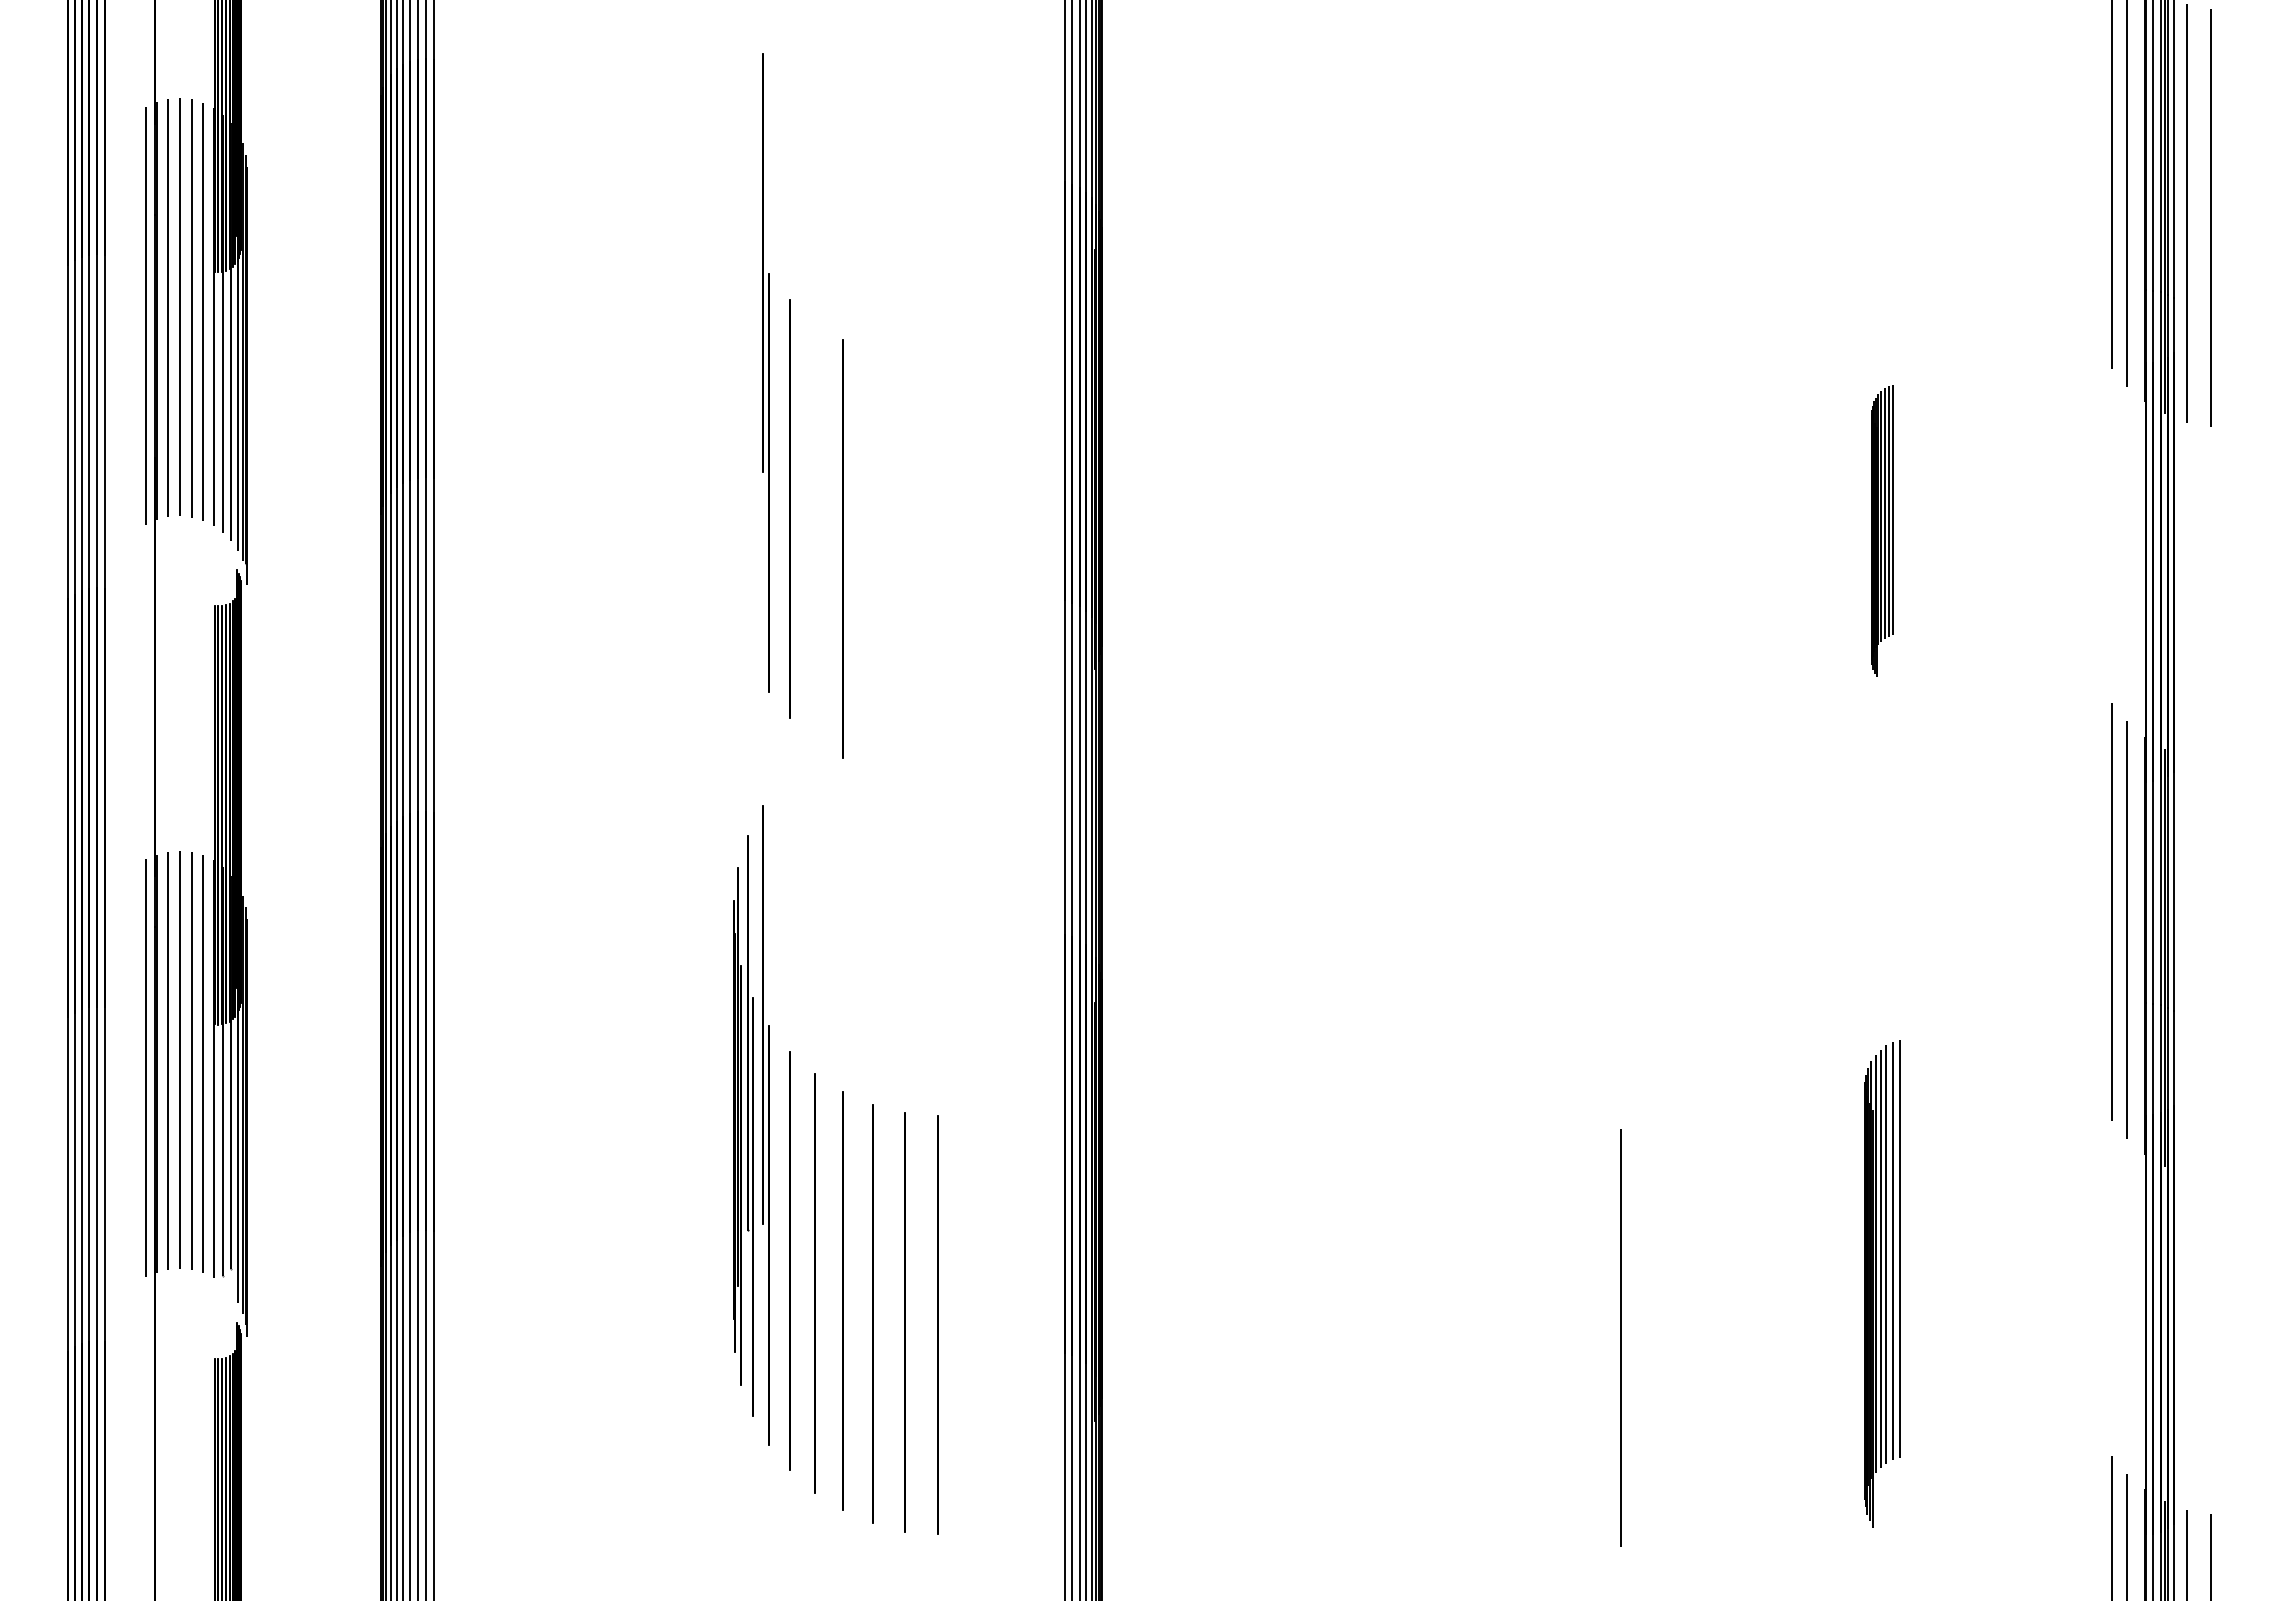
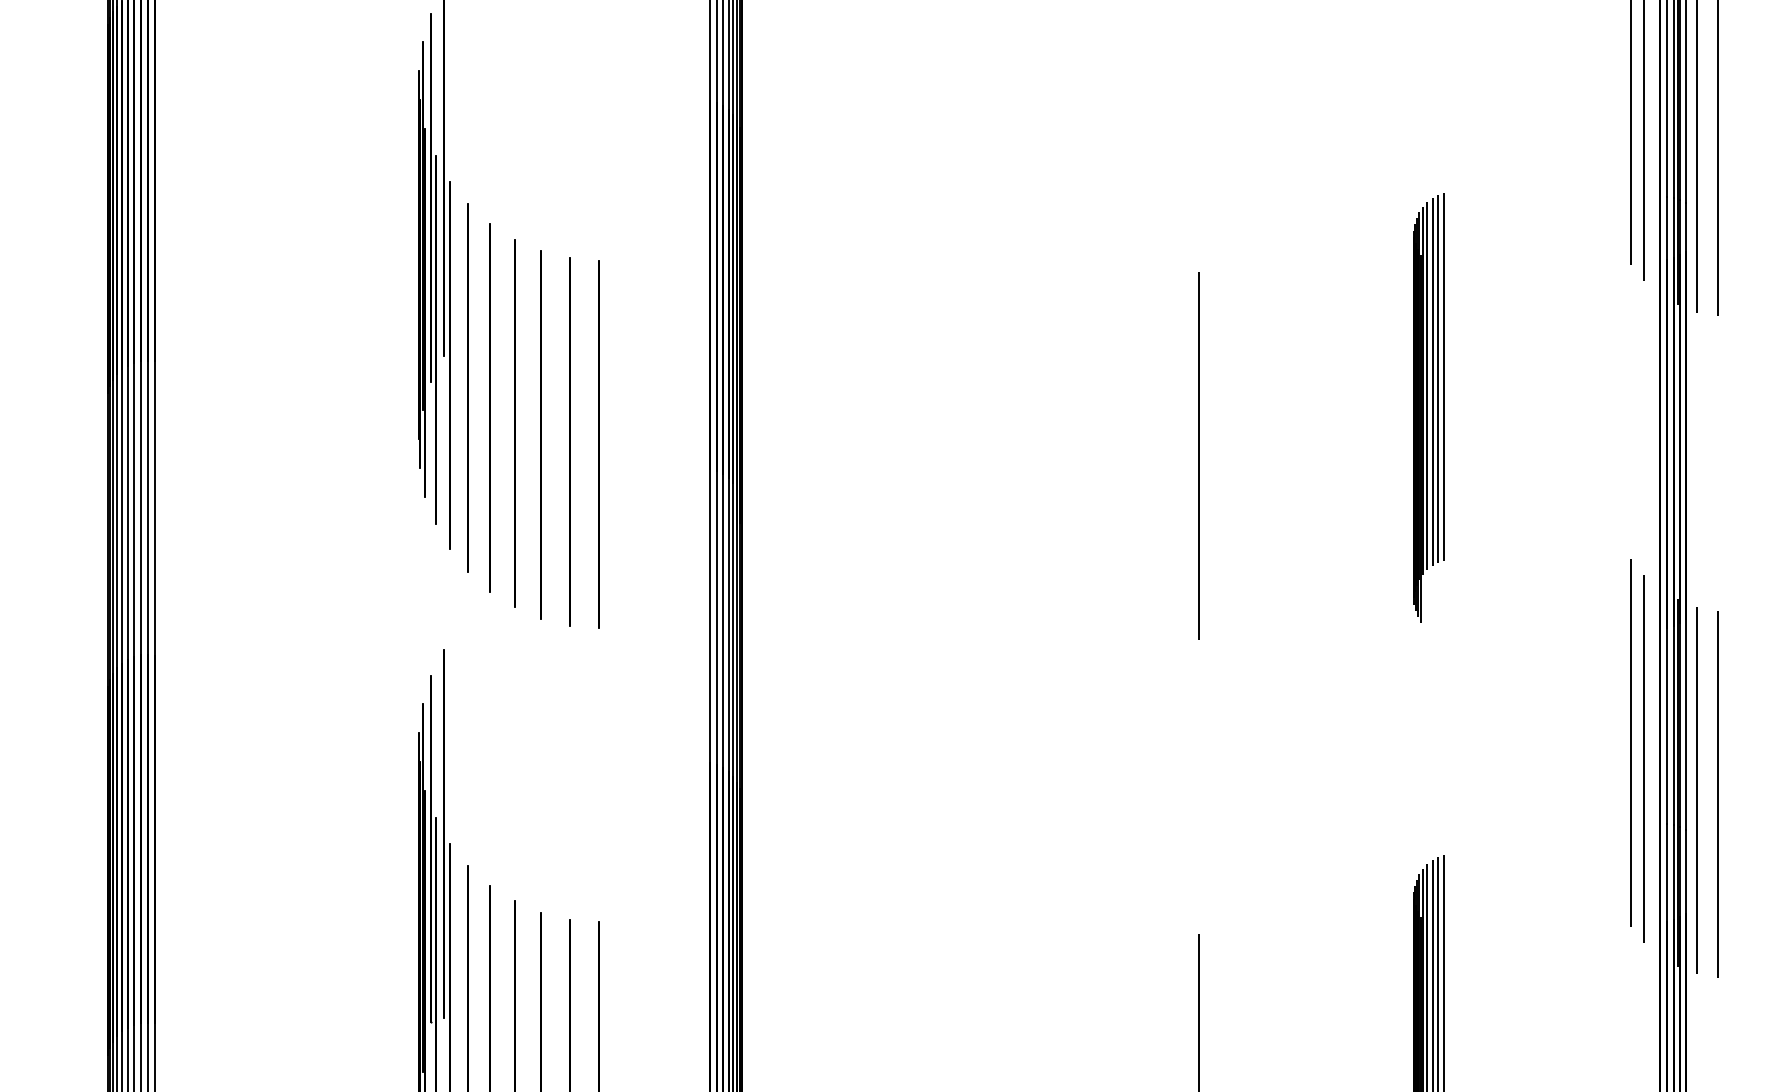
part: (743, 372) -> (427, 268), added
line: (814, 530) -> (489, 407), added
part: (1882, 530) -> (1429, 407), size x1.67
line: (872, 561) -> (540, 434), added
line: (904, 569) -> (569, 441), added
line: (937, 572) -> (598, 444), added
line: (1620, 585) -> (1198, 455), added
line: (2187, 966) -> (1697, 790), added
line: (2210, 970) -> (1717, 794), added

